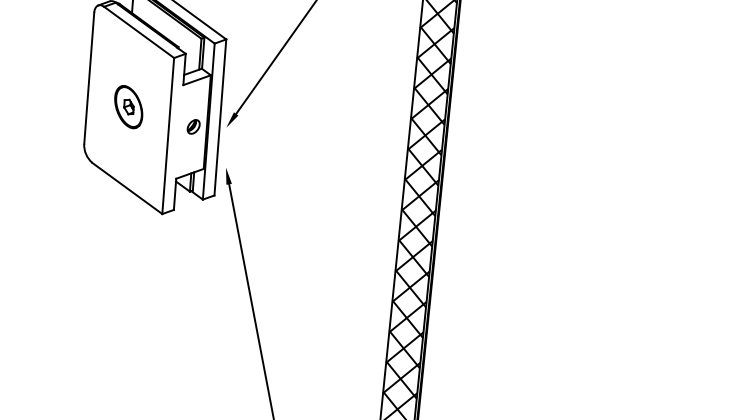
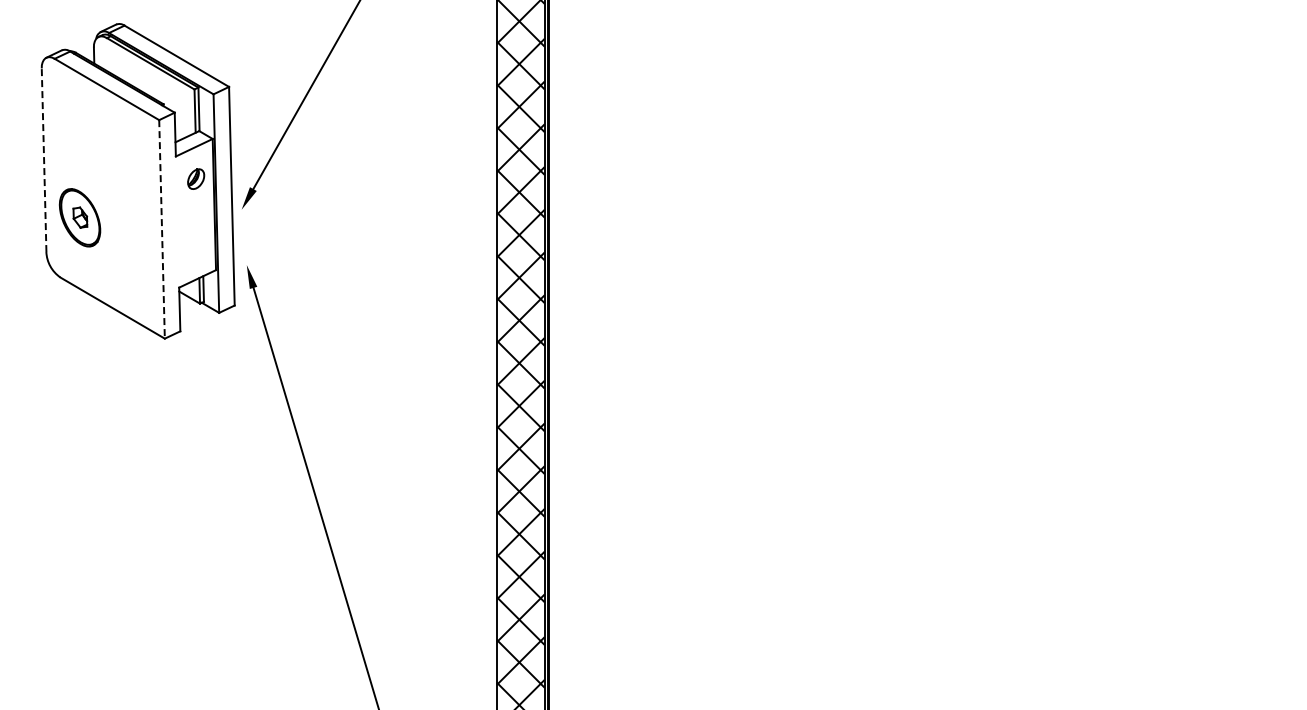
line: (89, 78) -> (44, 160), solid -> dashed
part: (128, 106) -> (79, 217), moved
part: (193, 126) -> (196, 178), moved
line: (168, 136) -> (162, 229), solid -> dashed

